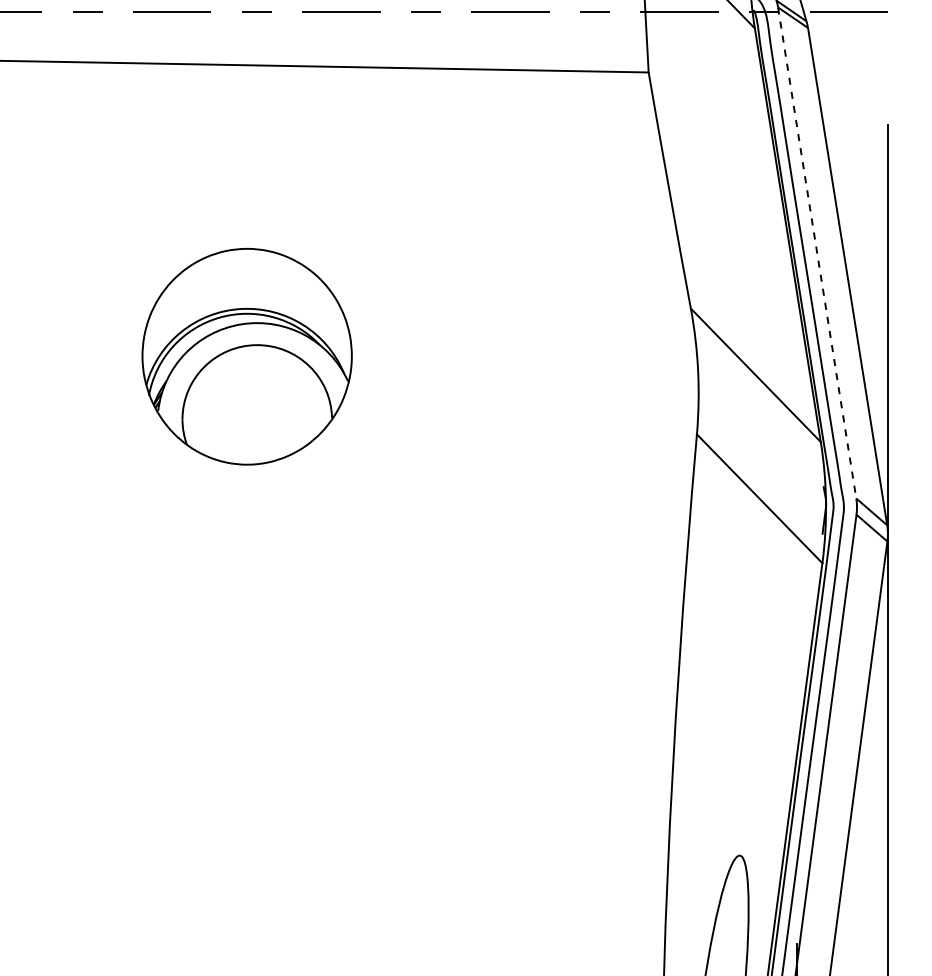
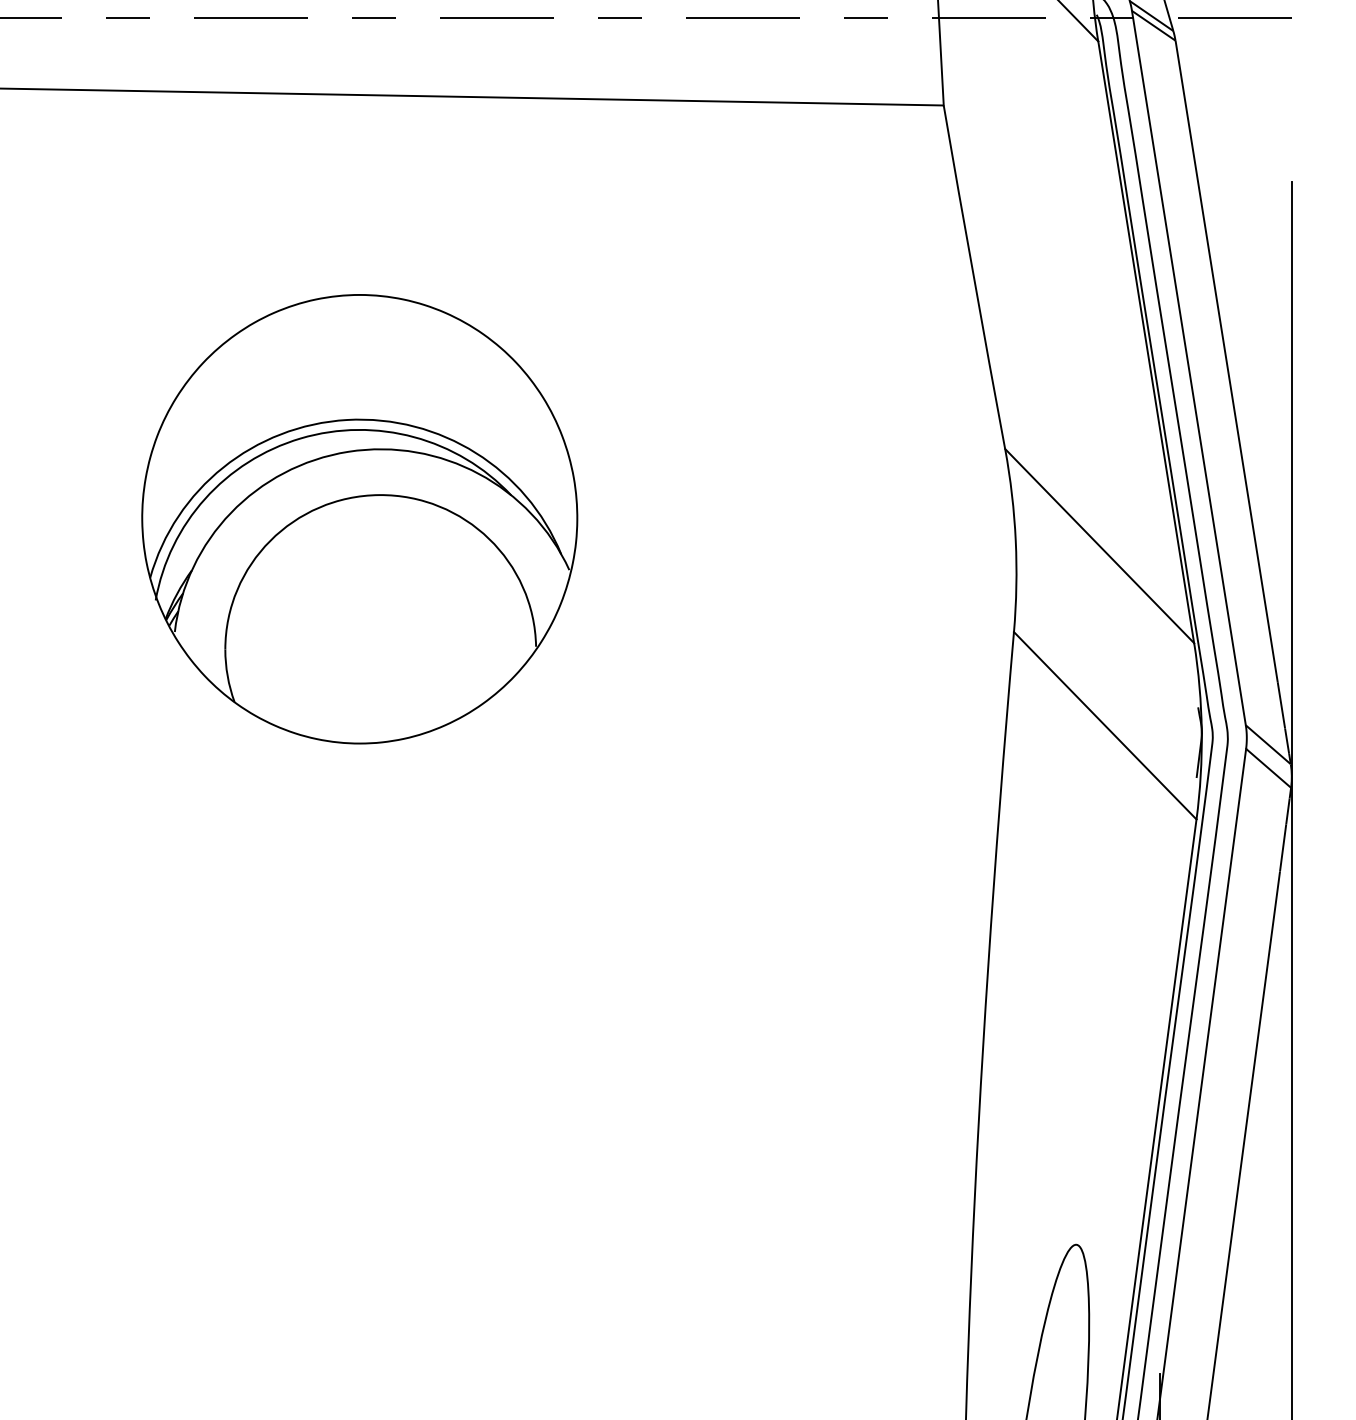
line: (817, 252) -> (1189, 367), dashed -> solid
part: (246, 356) -> (358, 518), size x1.43

